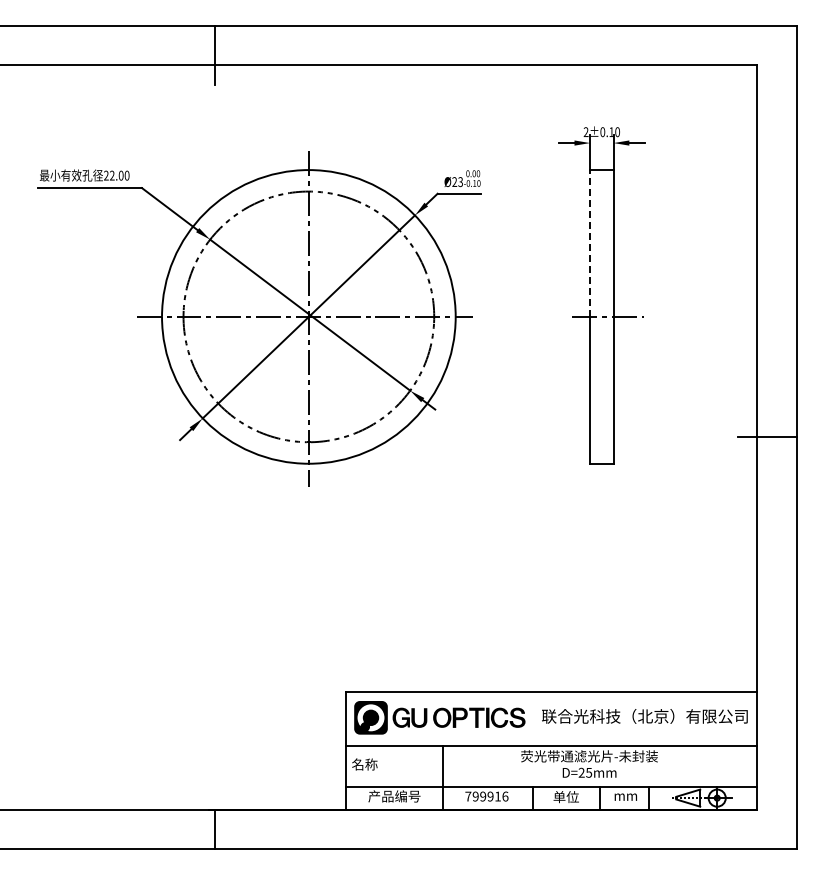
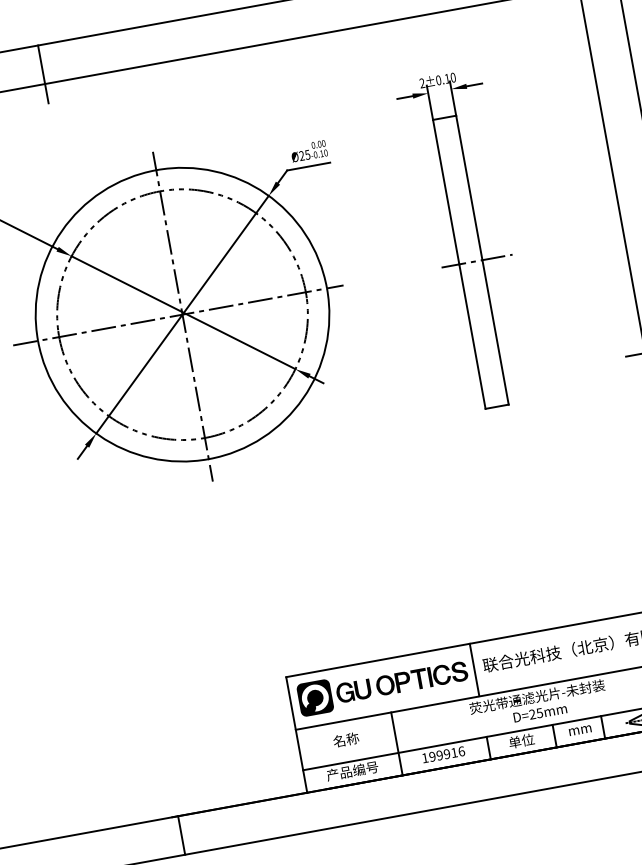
text: (460, 181) -> (307, 154), Ø23 -> Ø25
line: (590, 242) -> (446, 191), dashed -> solid
line: (532, 718) -> (474, 669), added
text: (364, 764) -> (345, 739), moved
text: (468, 796) -> (425, 758), 799916 -> 199916

